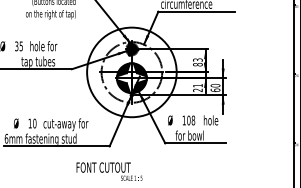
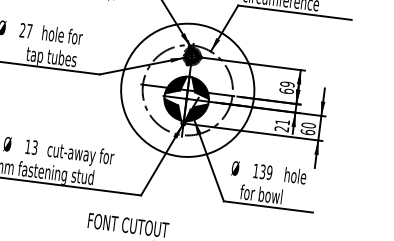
text: (18, 46) -> (25, 30), 35 -> 27
text: (197, 62) -> (286, 87), 83 -> 69
text: (191, 120) -> (266, 172), 108 -> 139
text: (34, 123) -> (34, 147), 10 -> 13

